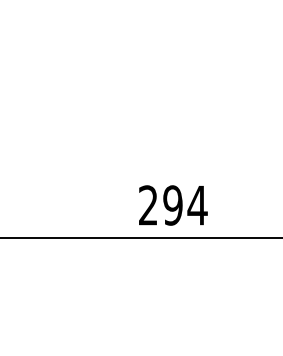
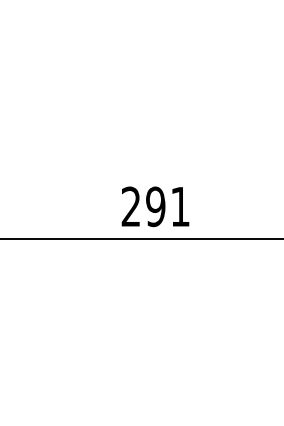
text: (197, 205) -> (180, 206), 294 -> 291

